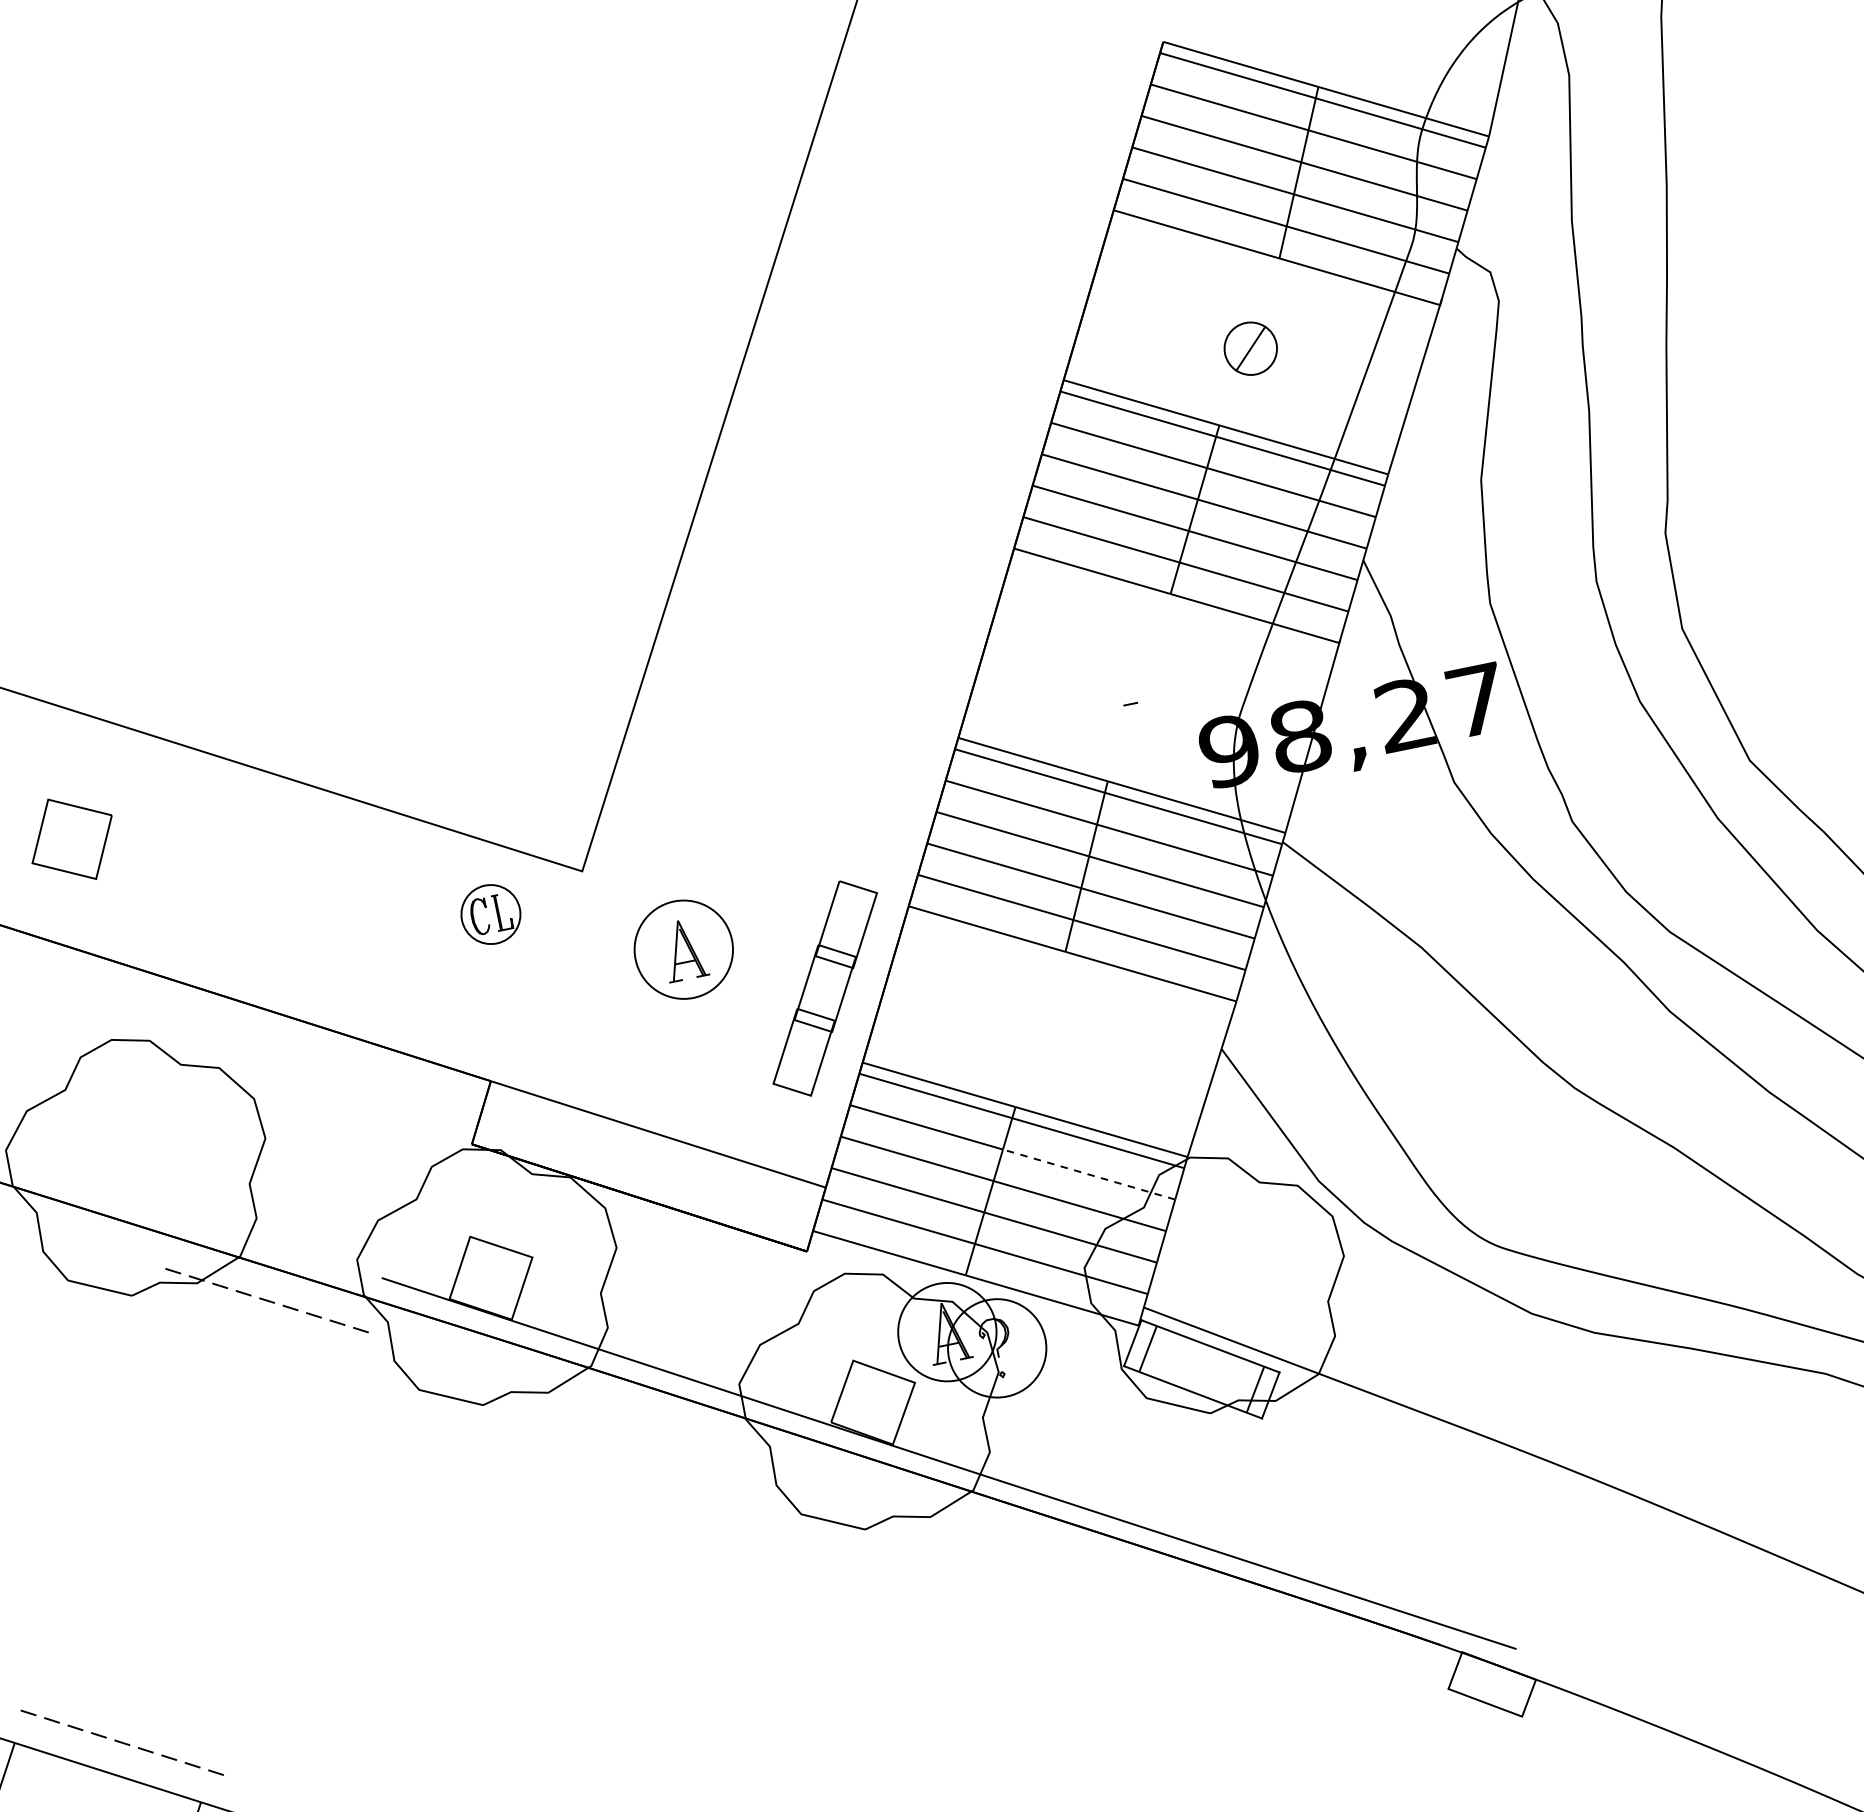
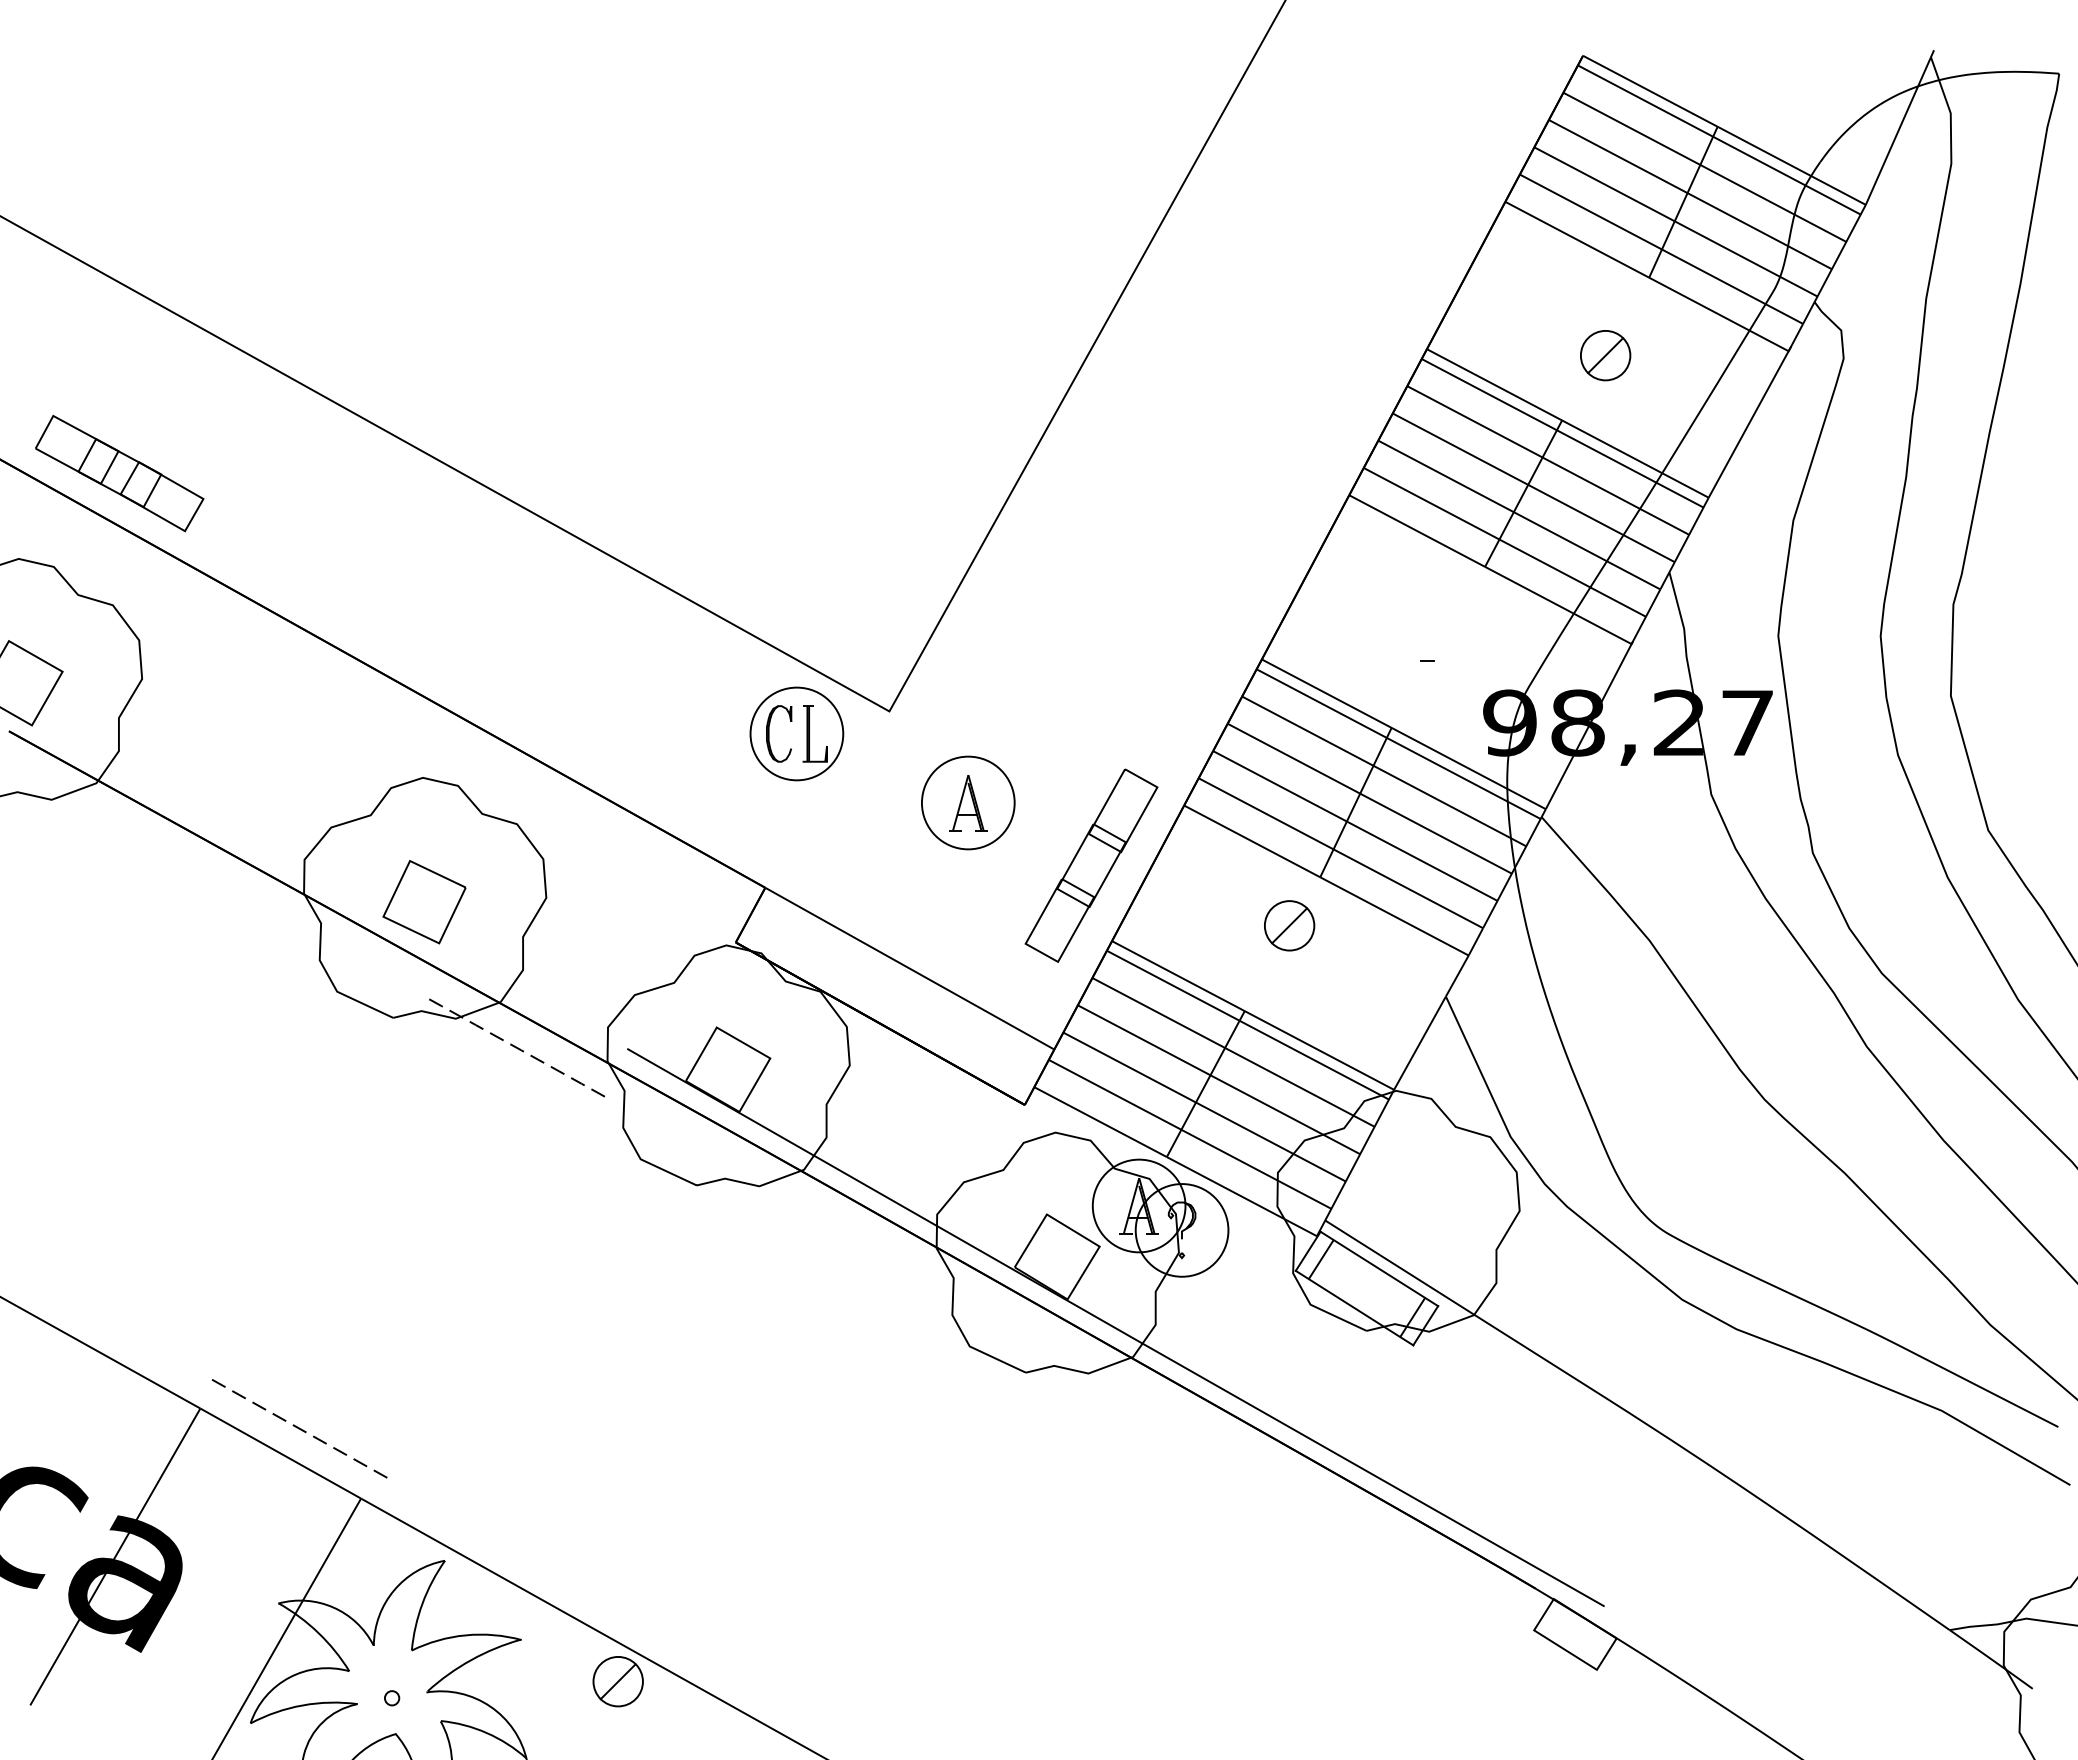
part: (72, 839) -> (424, 902), moved
part: (490, 914) -> (796, 733), size x1.67
part: (1043, 1008) -> (1289, 925), added
line: (1088, 1174) -> (1299, 1087), dashed -> solid

